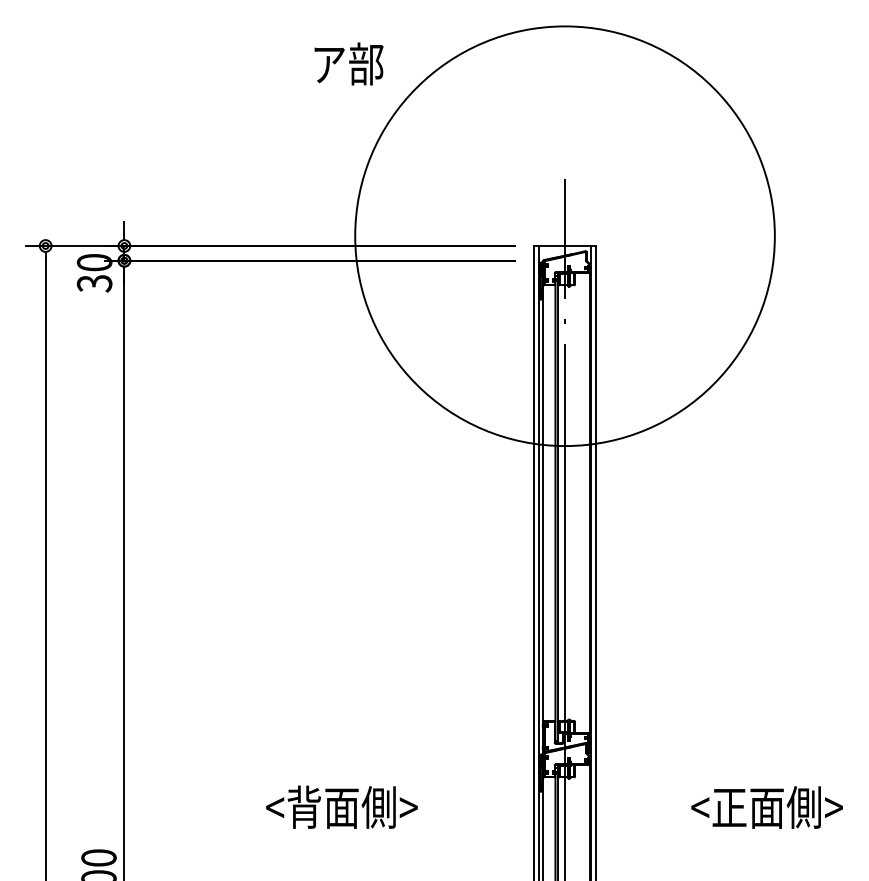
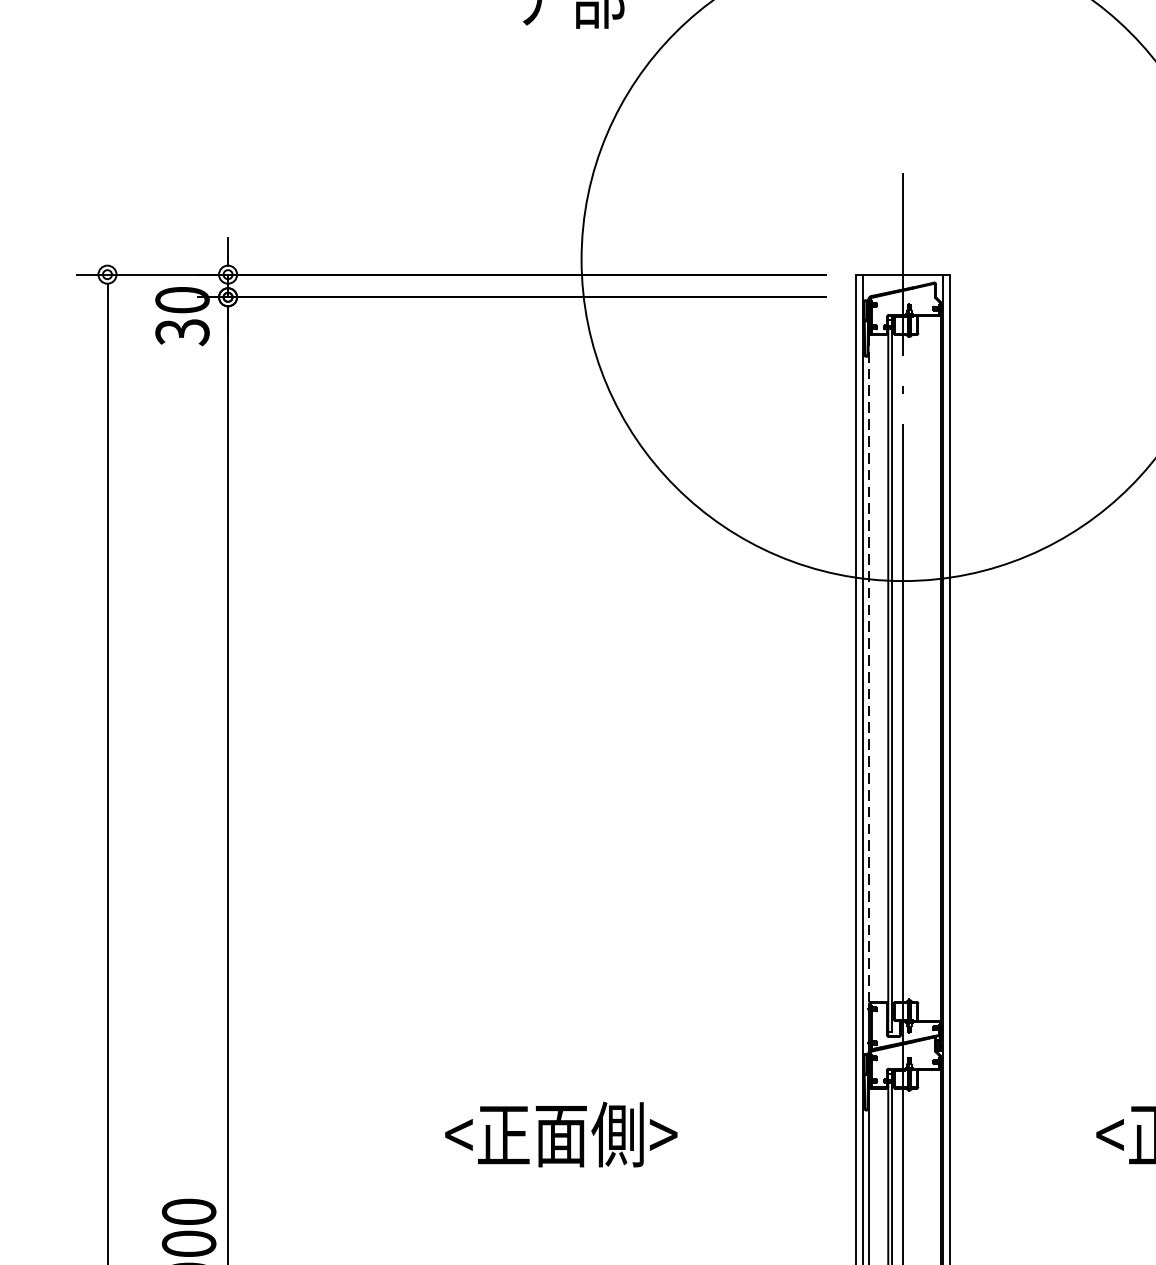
line: (543, 503) -> (869, 669), solid -> dashed
text: (304, 806) -> (503, 1133), <背面側> -> <正面側>

